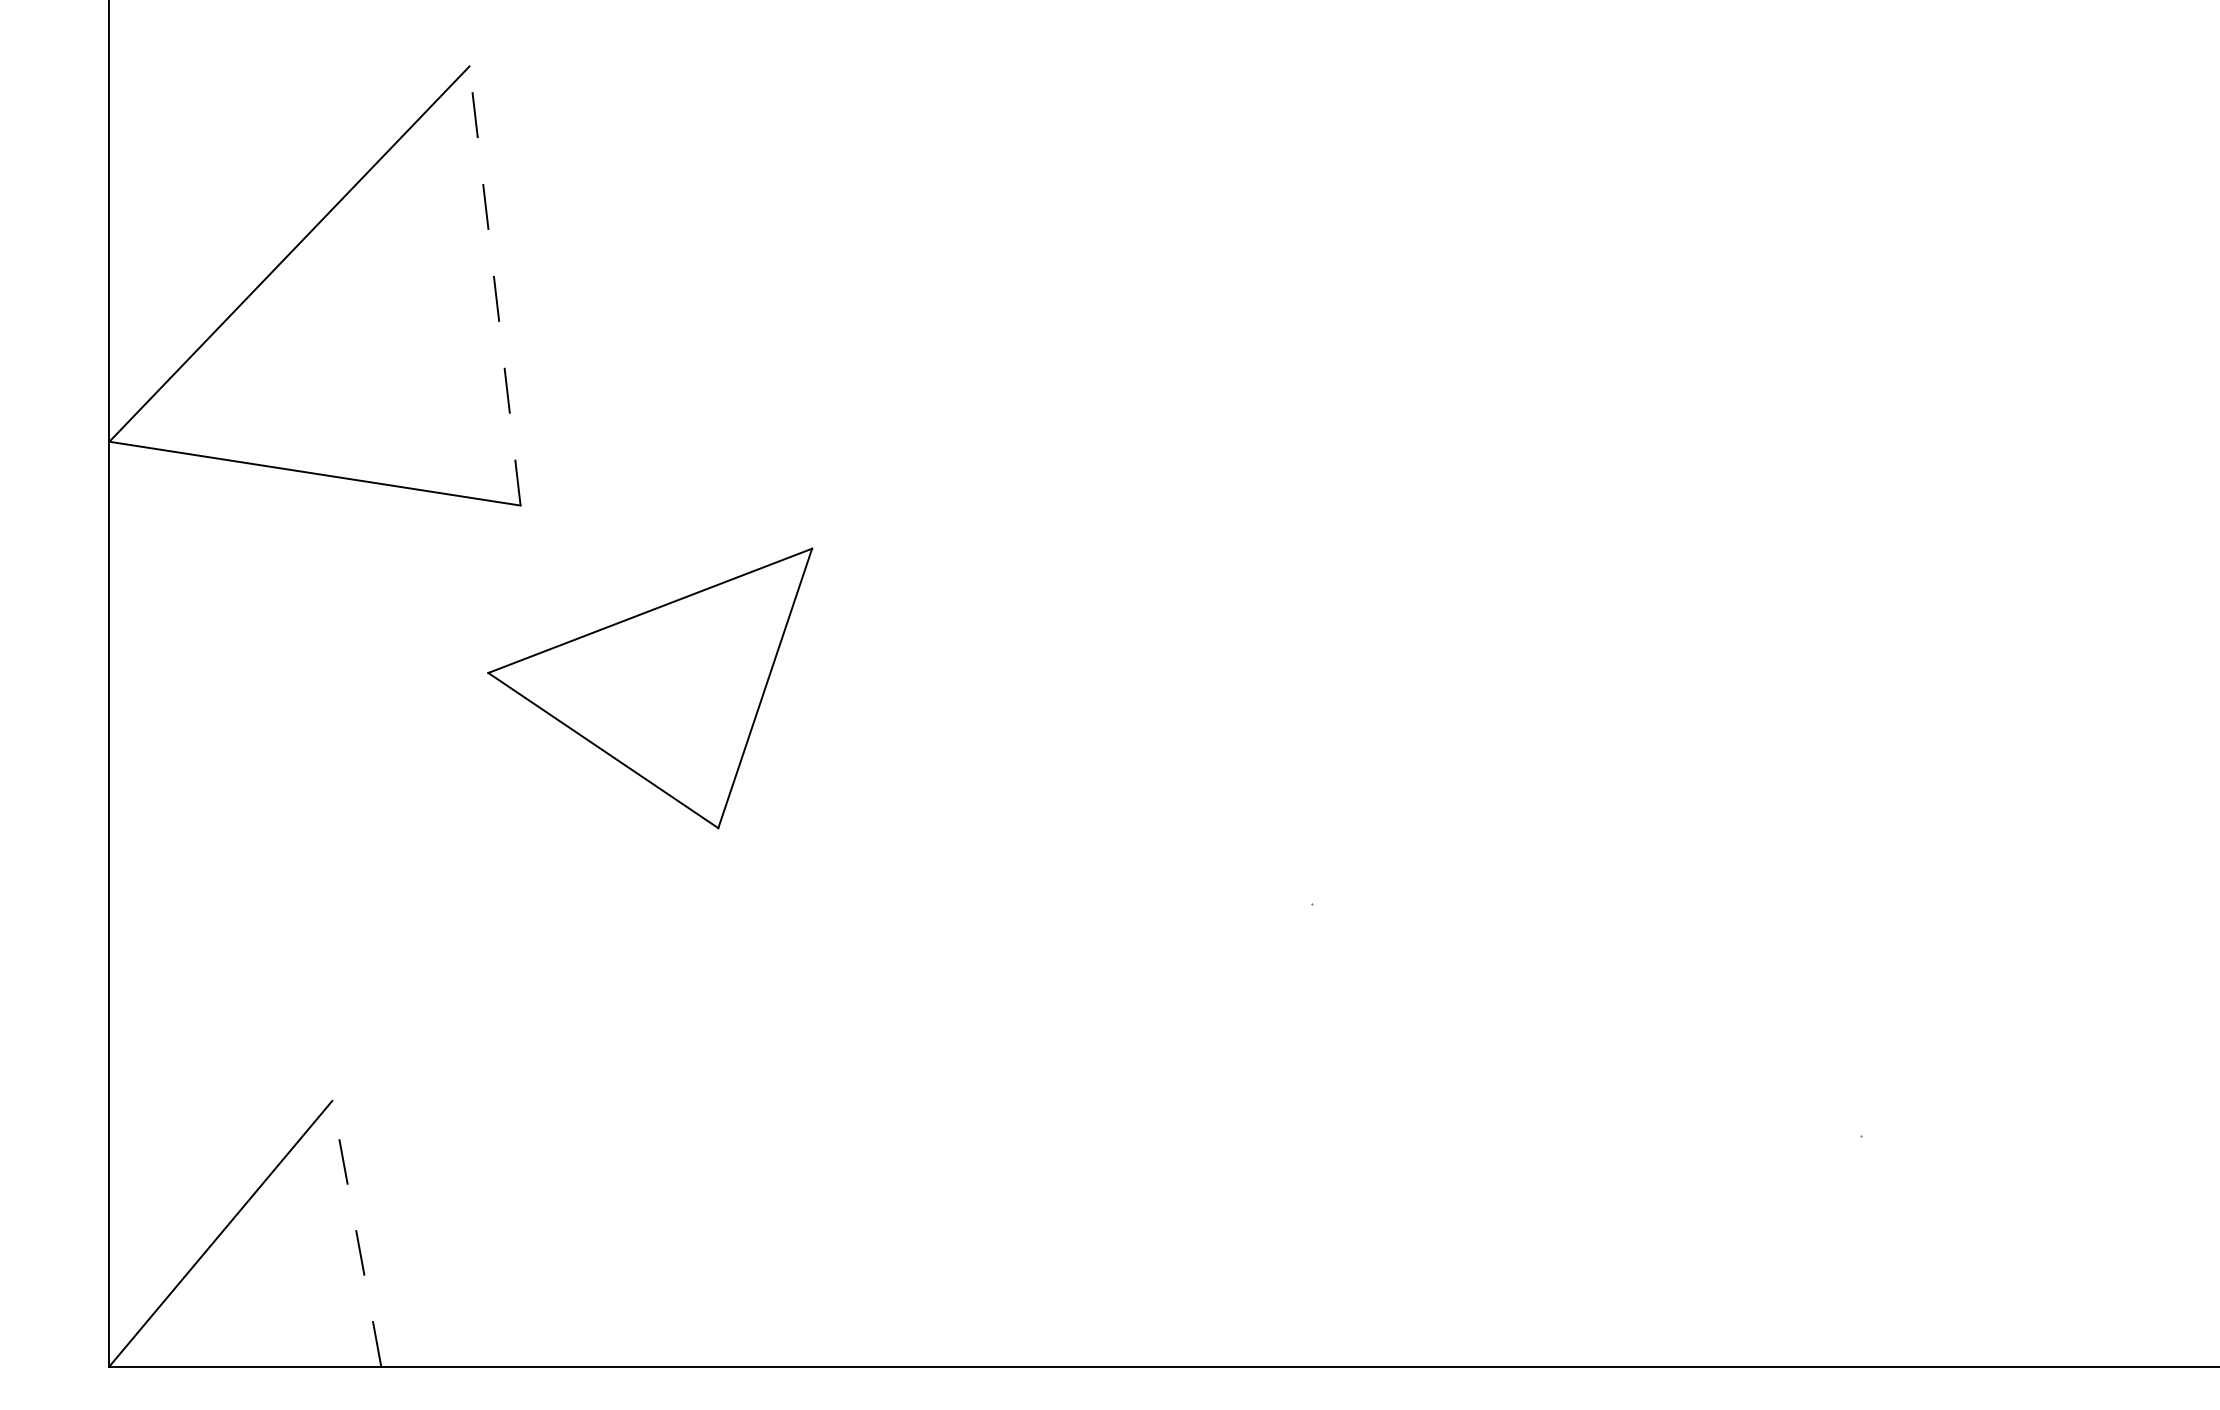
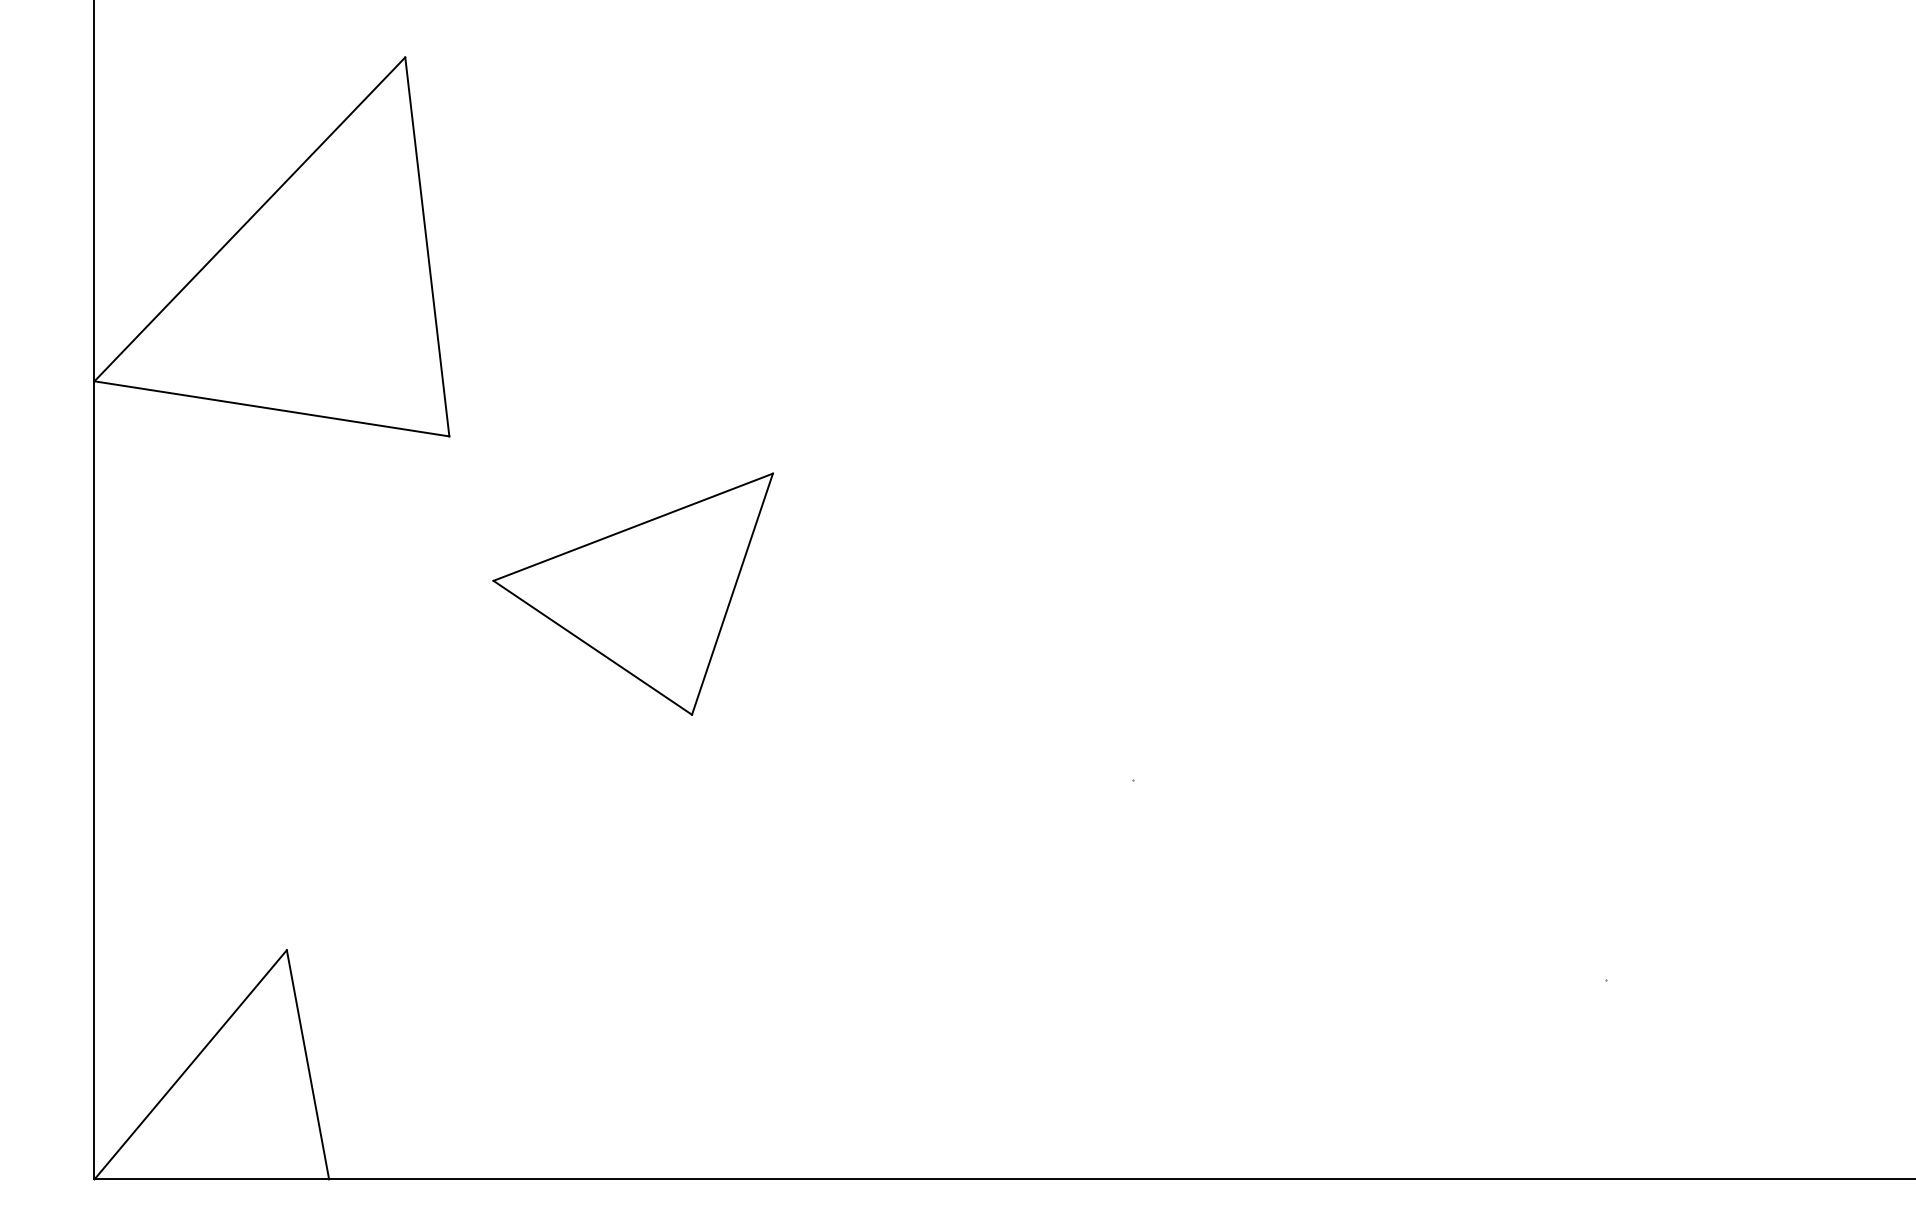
line: (495, 285) -> (427, 246), dashed -> solid
part: (649, 687) -> (632, 593), moved
line: (357, 1233) -> (308, 1064), dashed -> solid

